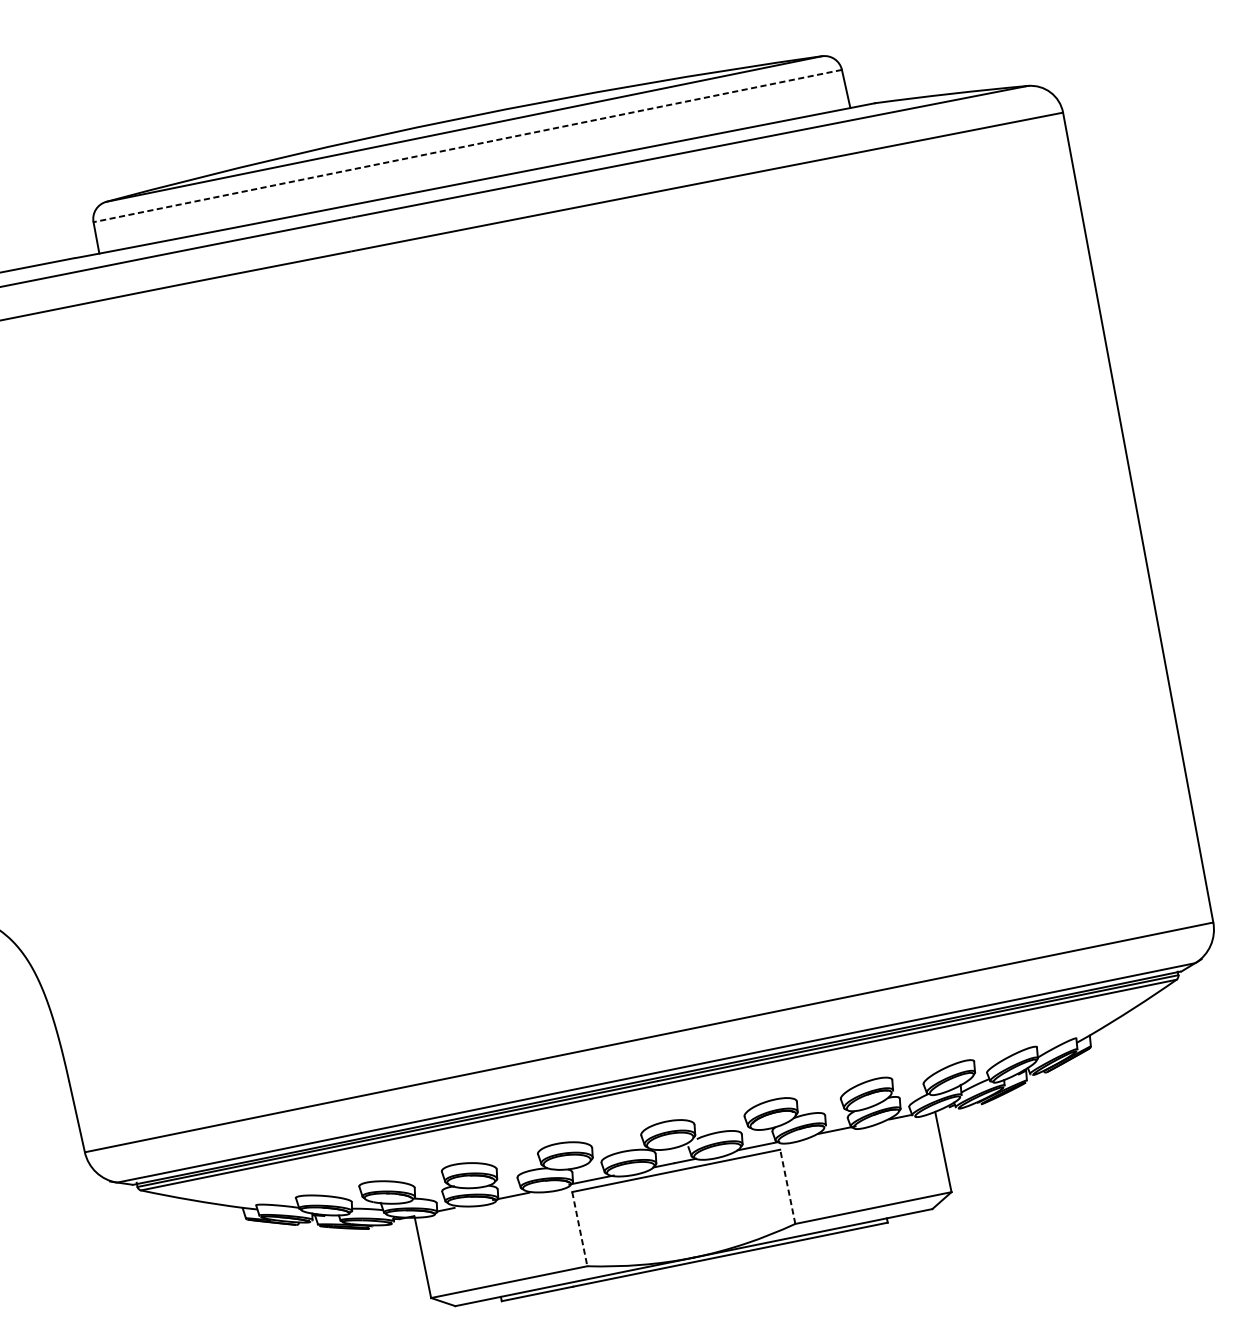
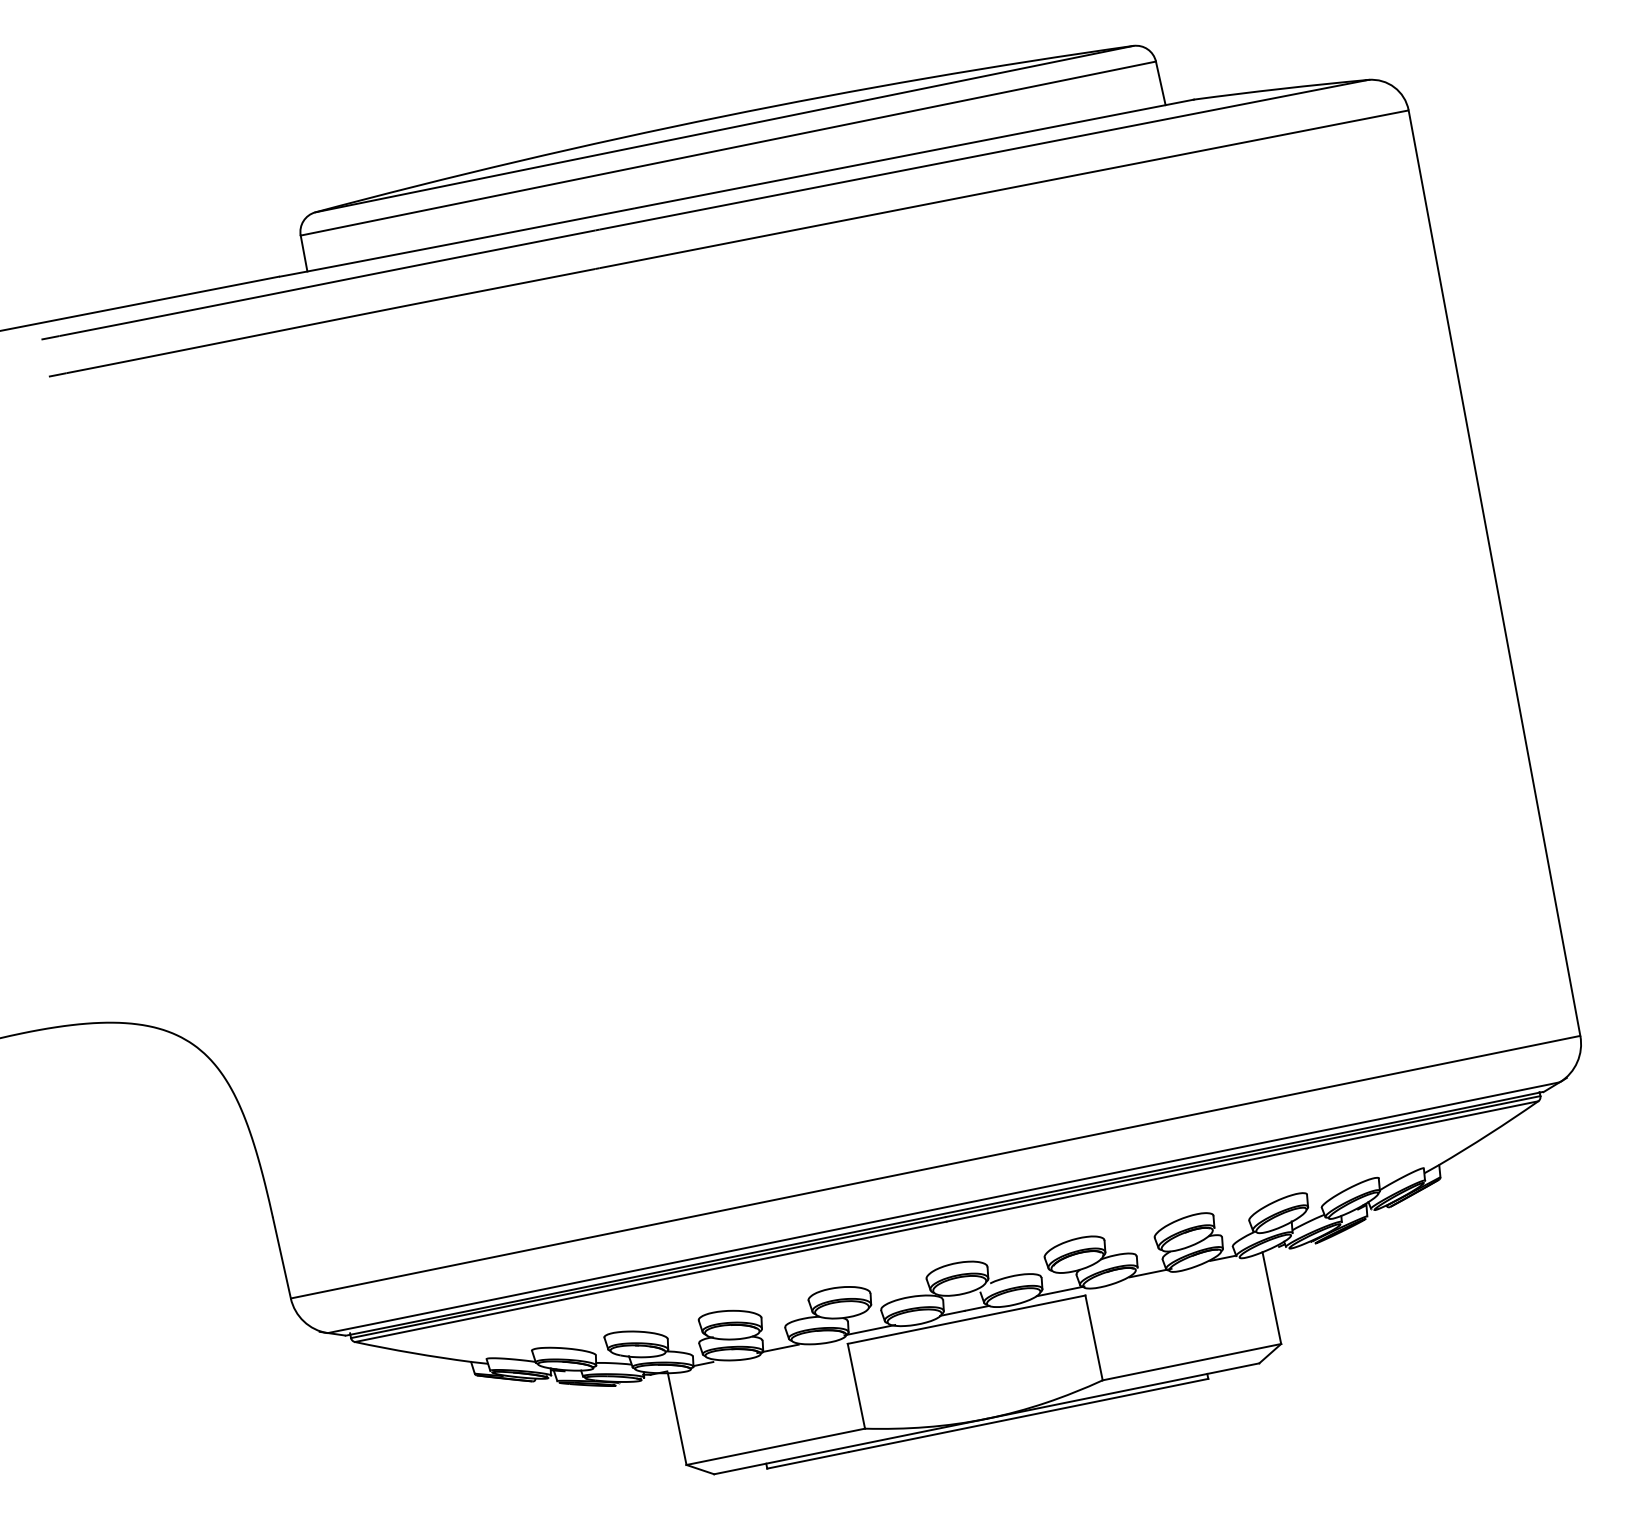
line: (466, 145) -> (727, 148), dashed -> solid
line: (787, 1186) -> (1093, 1337), dashed -> solid
line: (579, 1229) -> (856, 1386), dashed -> solid

